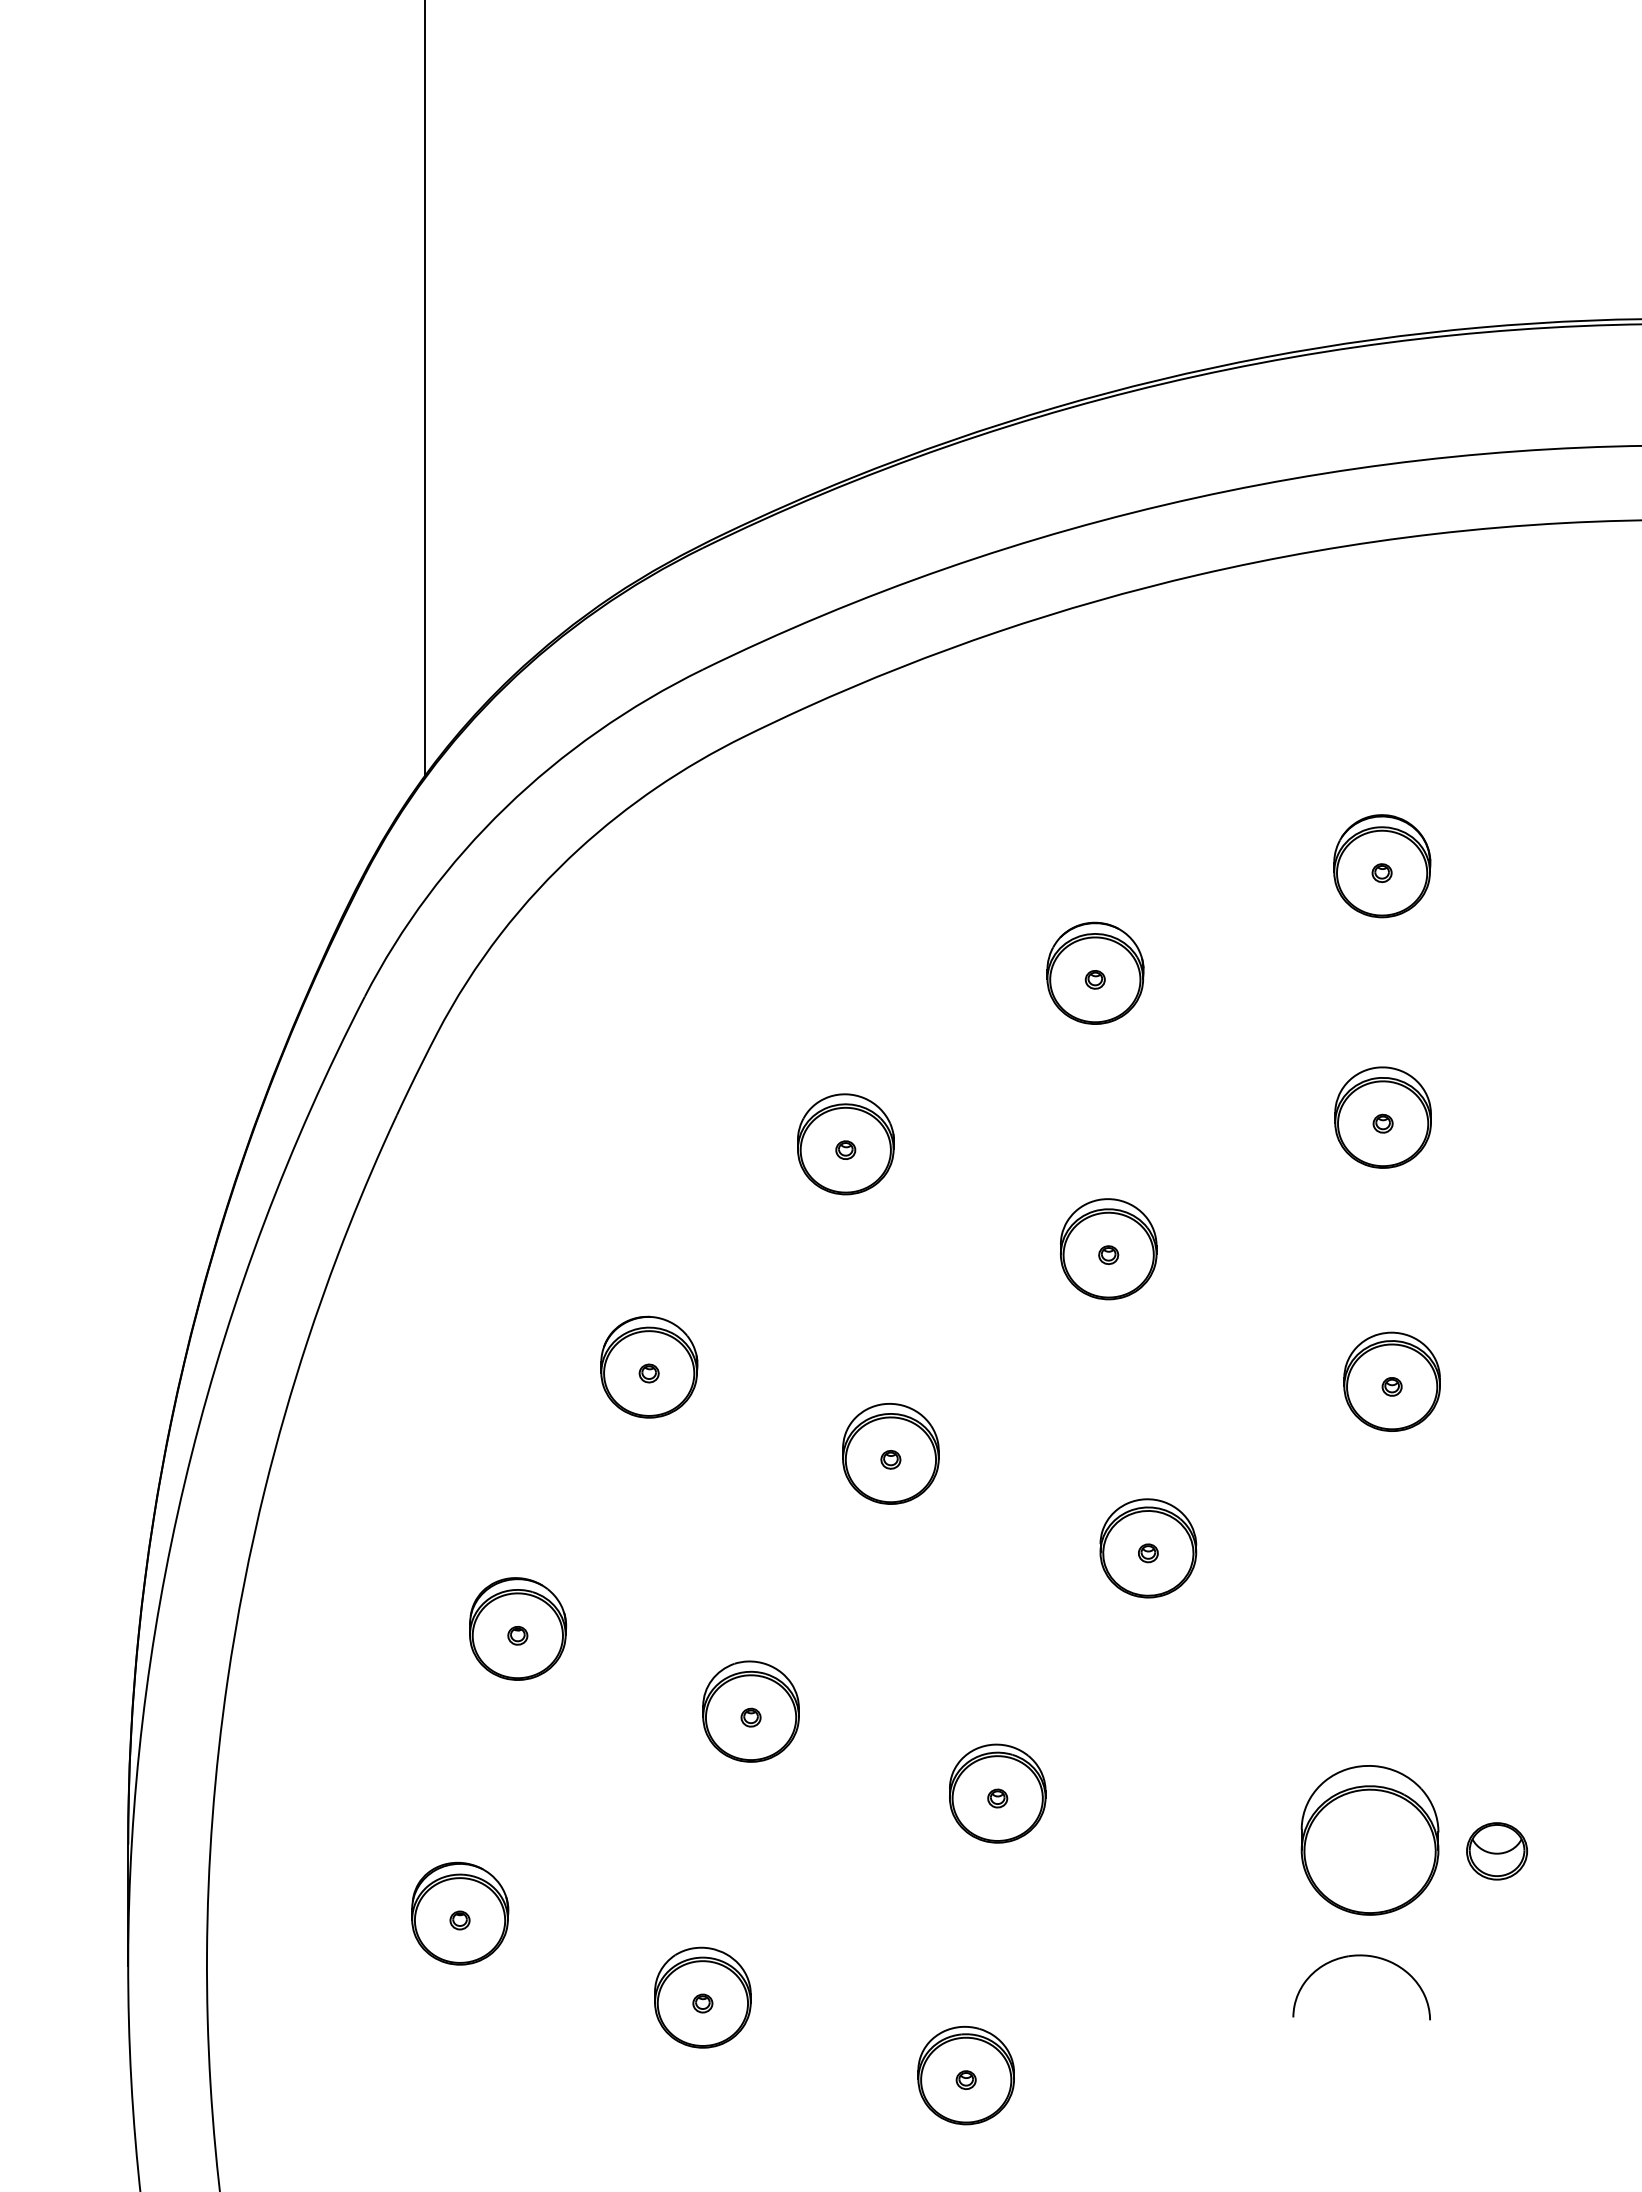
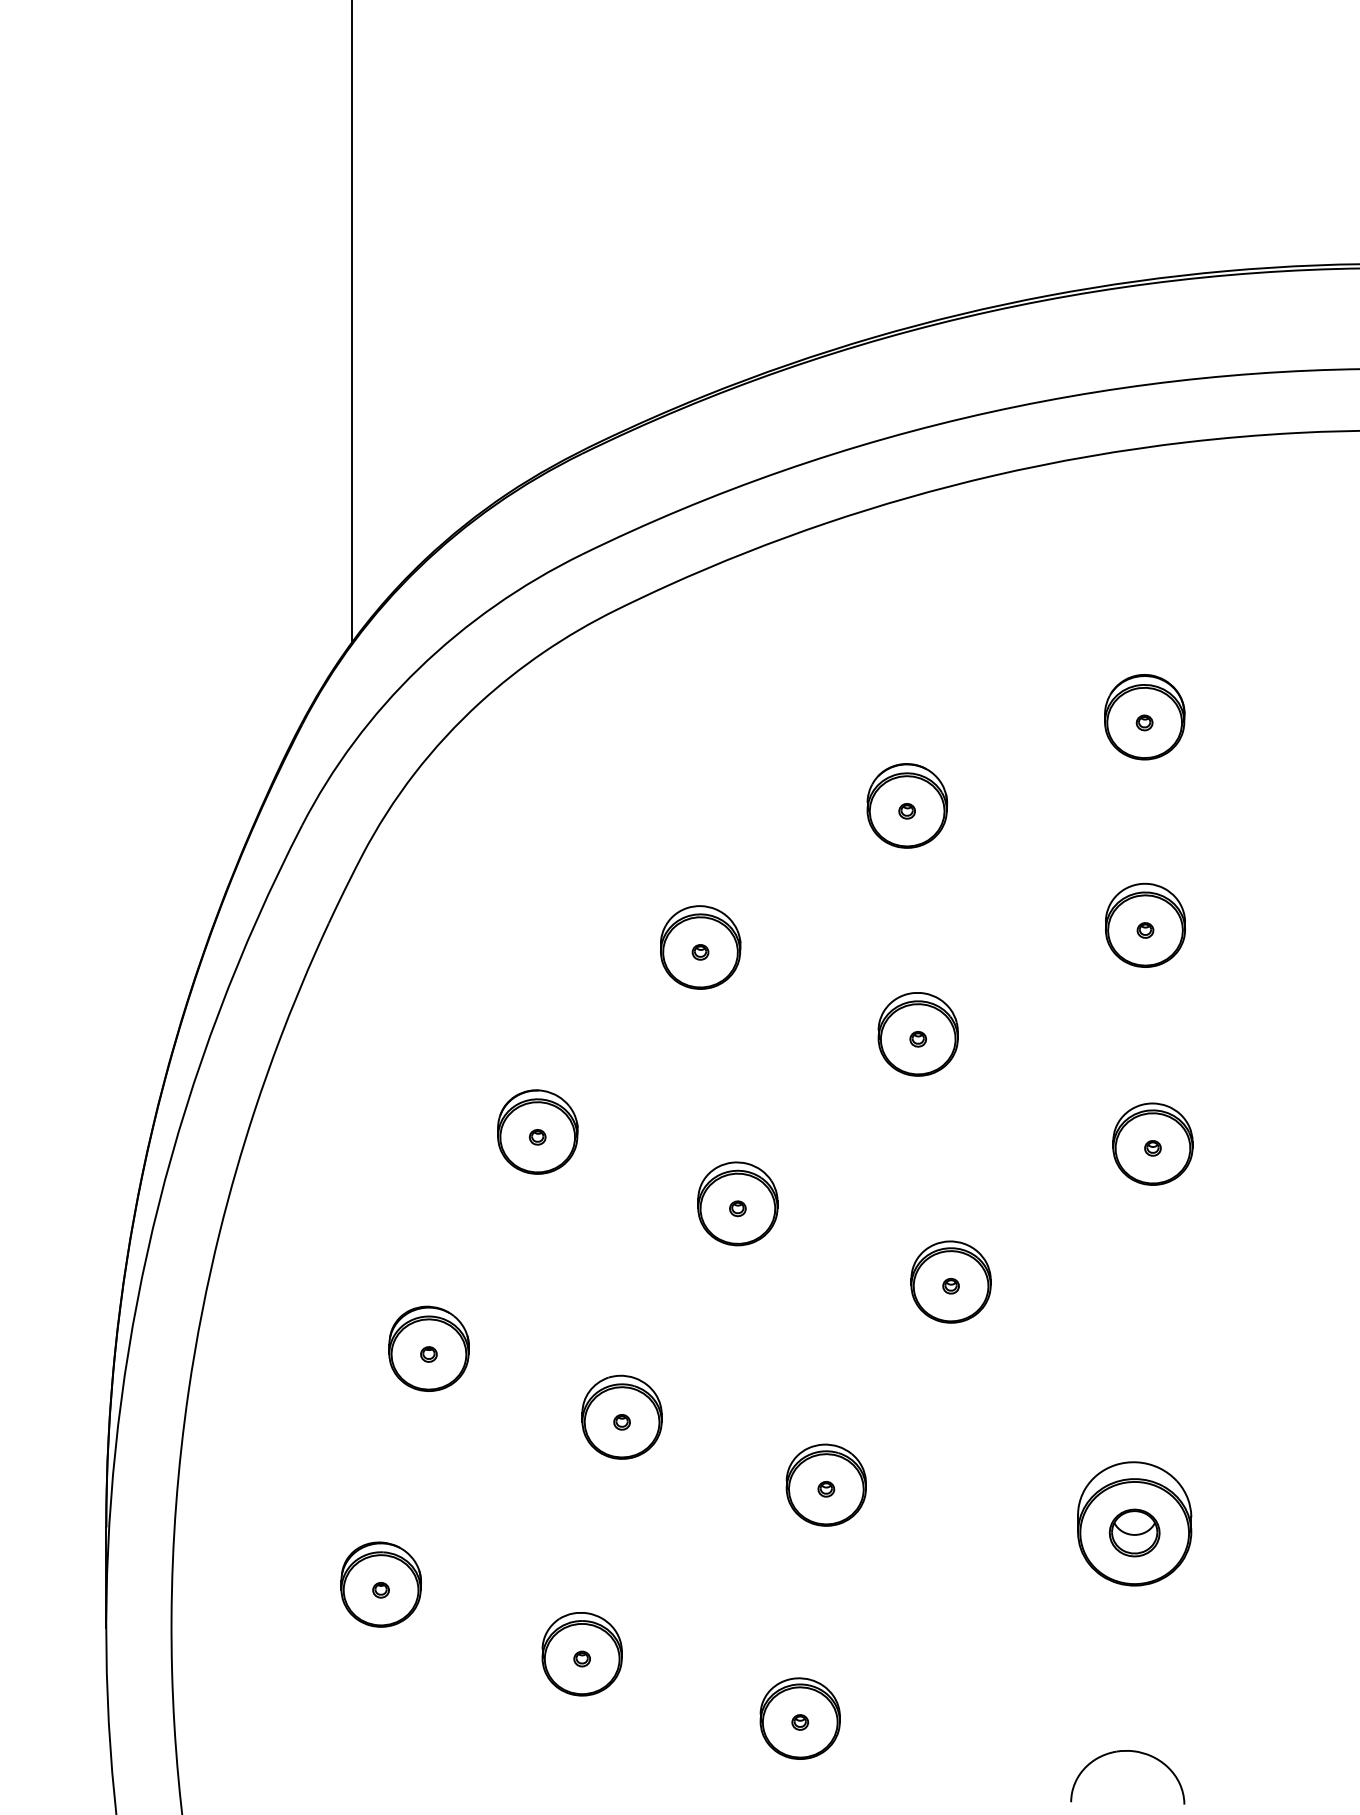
part: (1497, 1851) -> (1135, 1533), moved
part: (1361, 1956) -> (1127, 1751), moved

